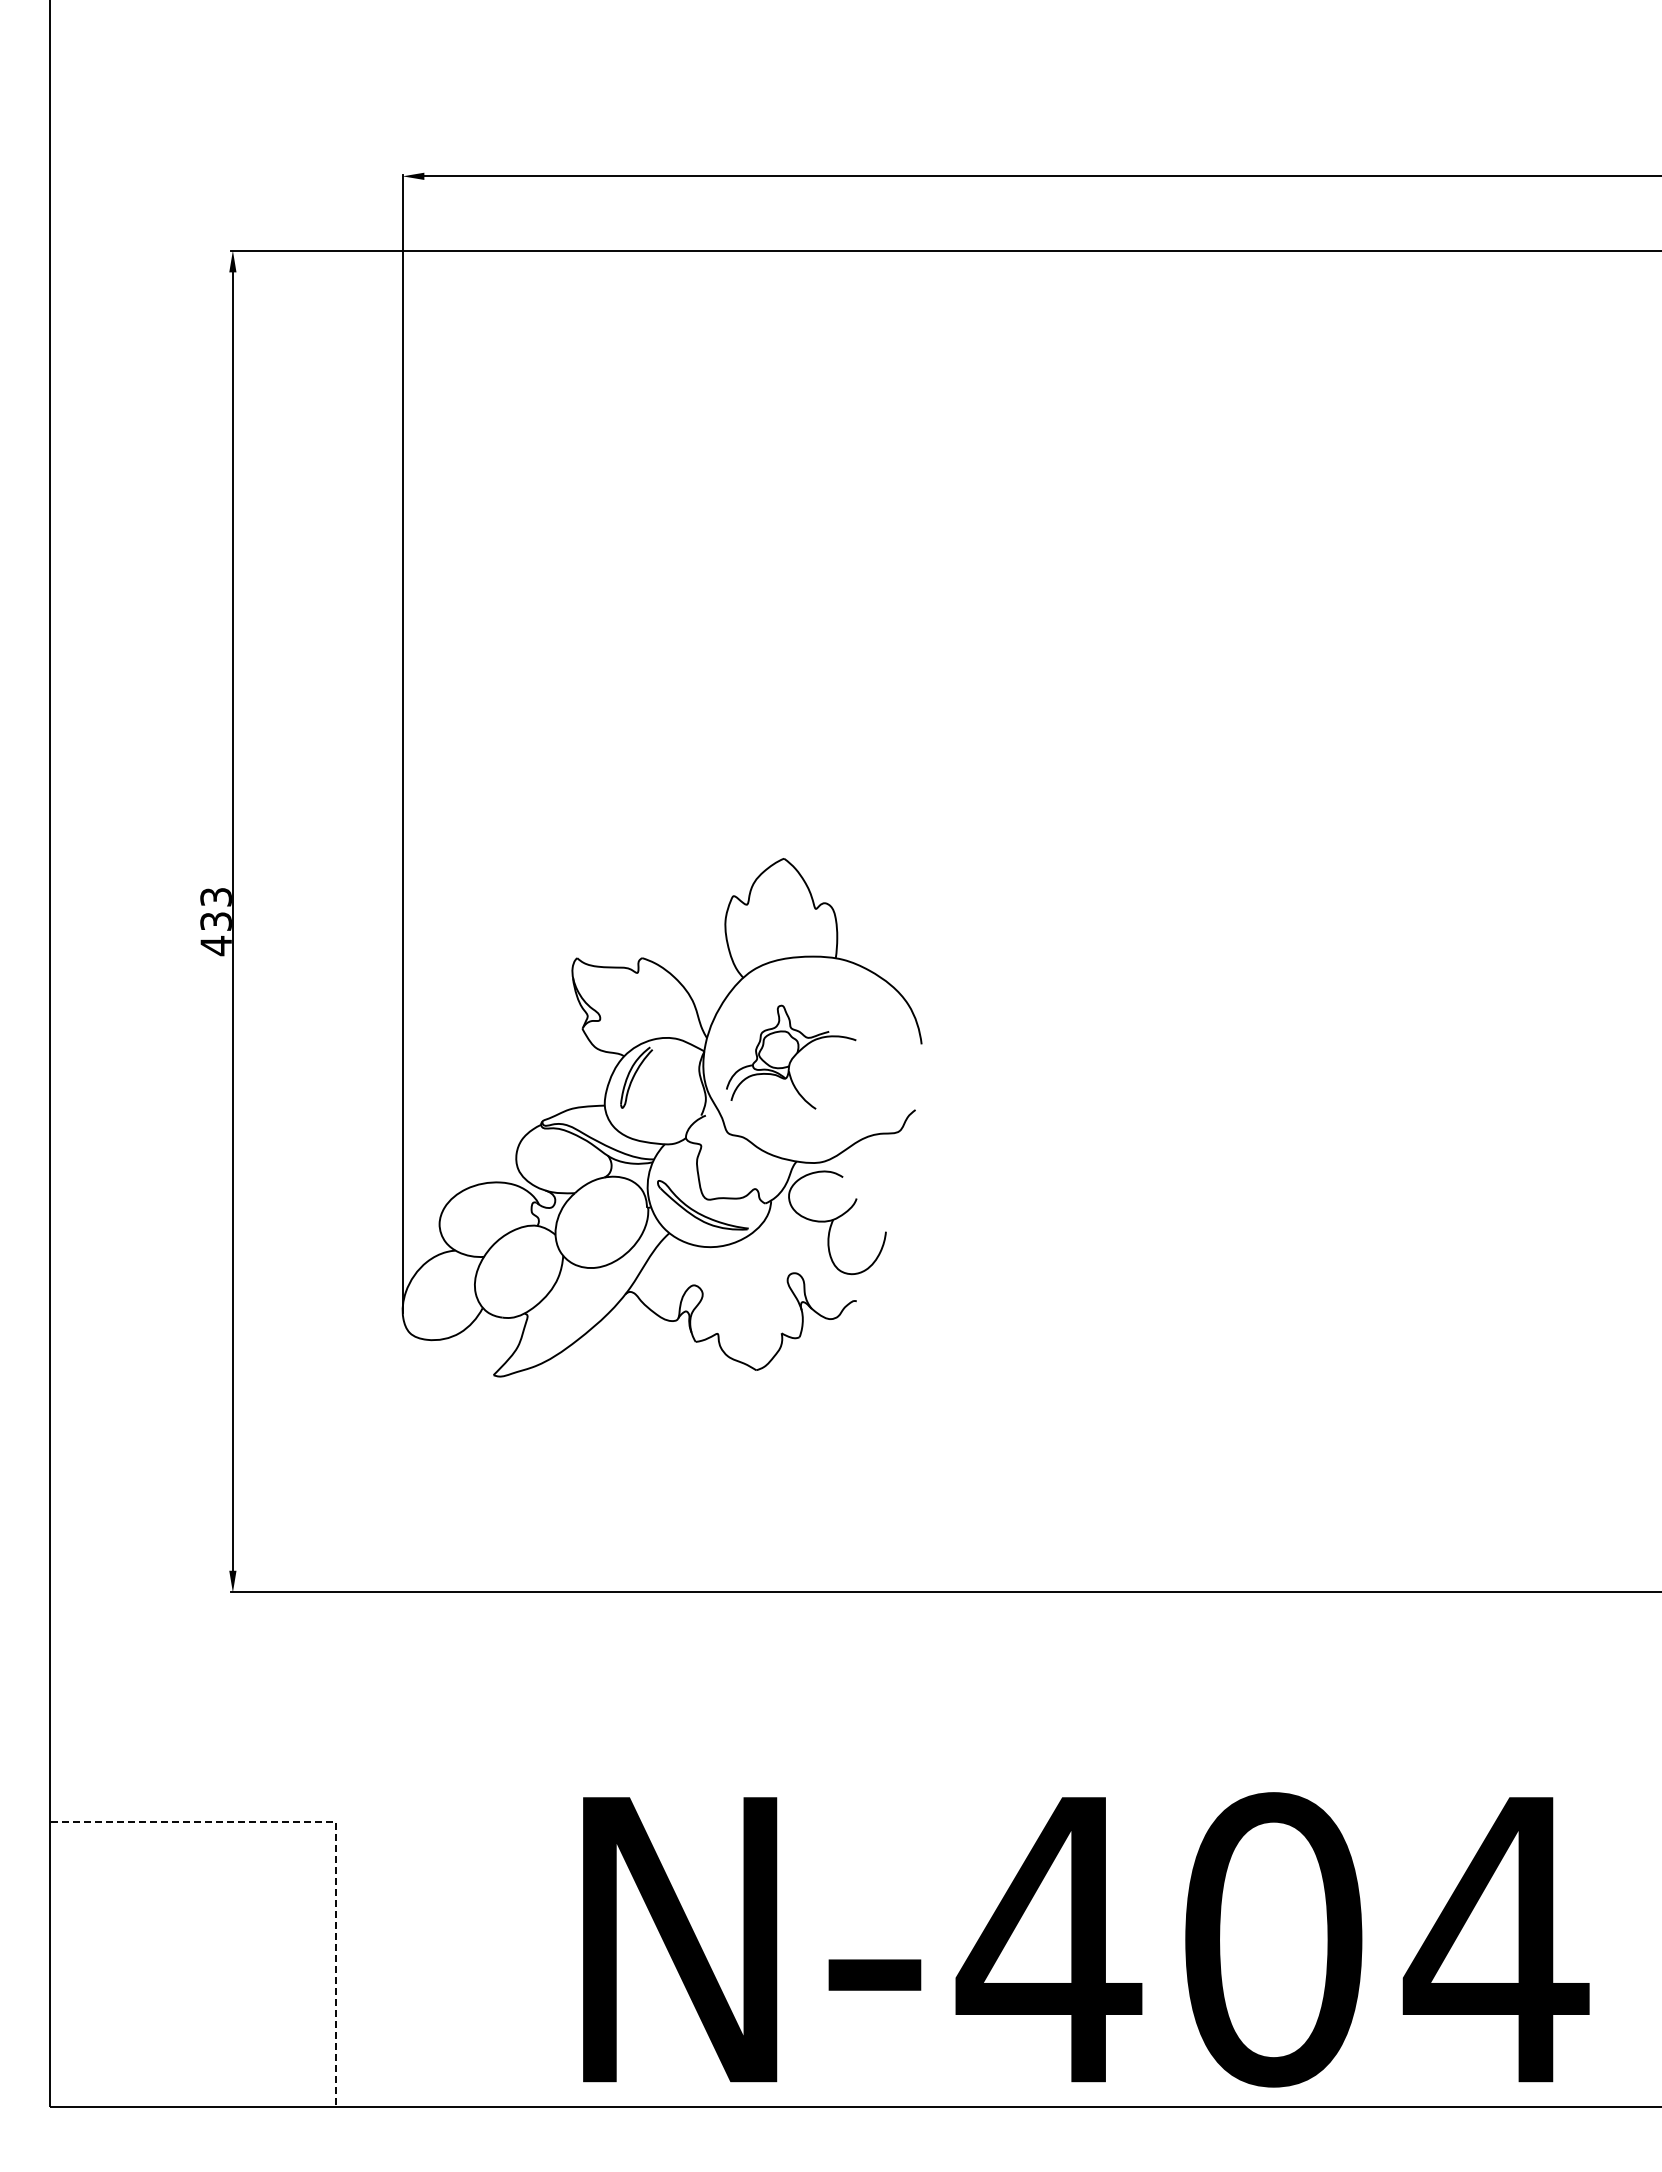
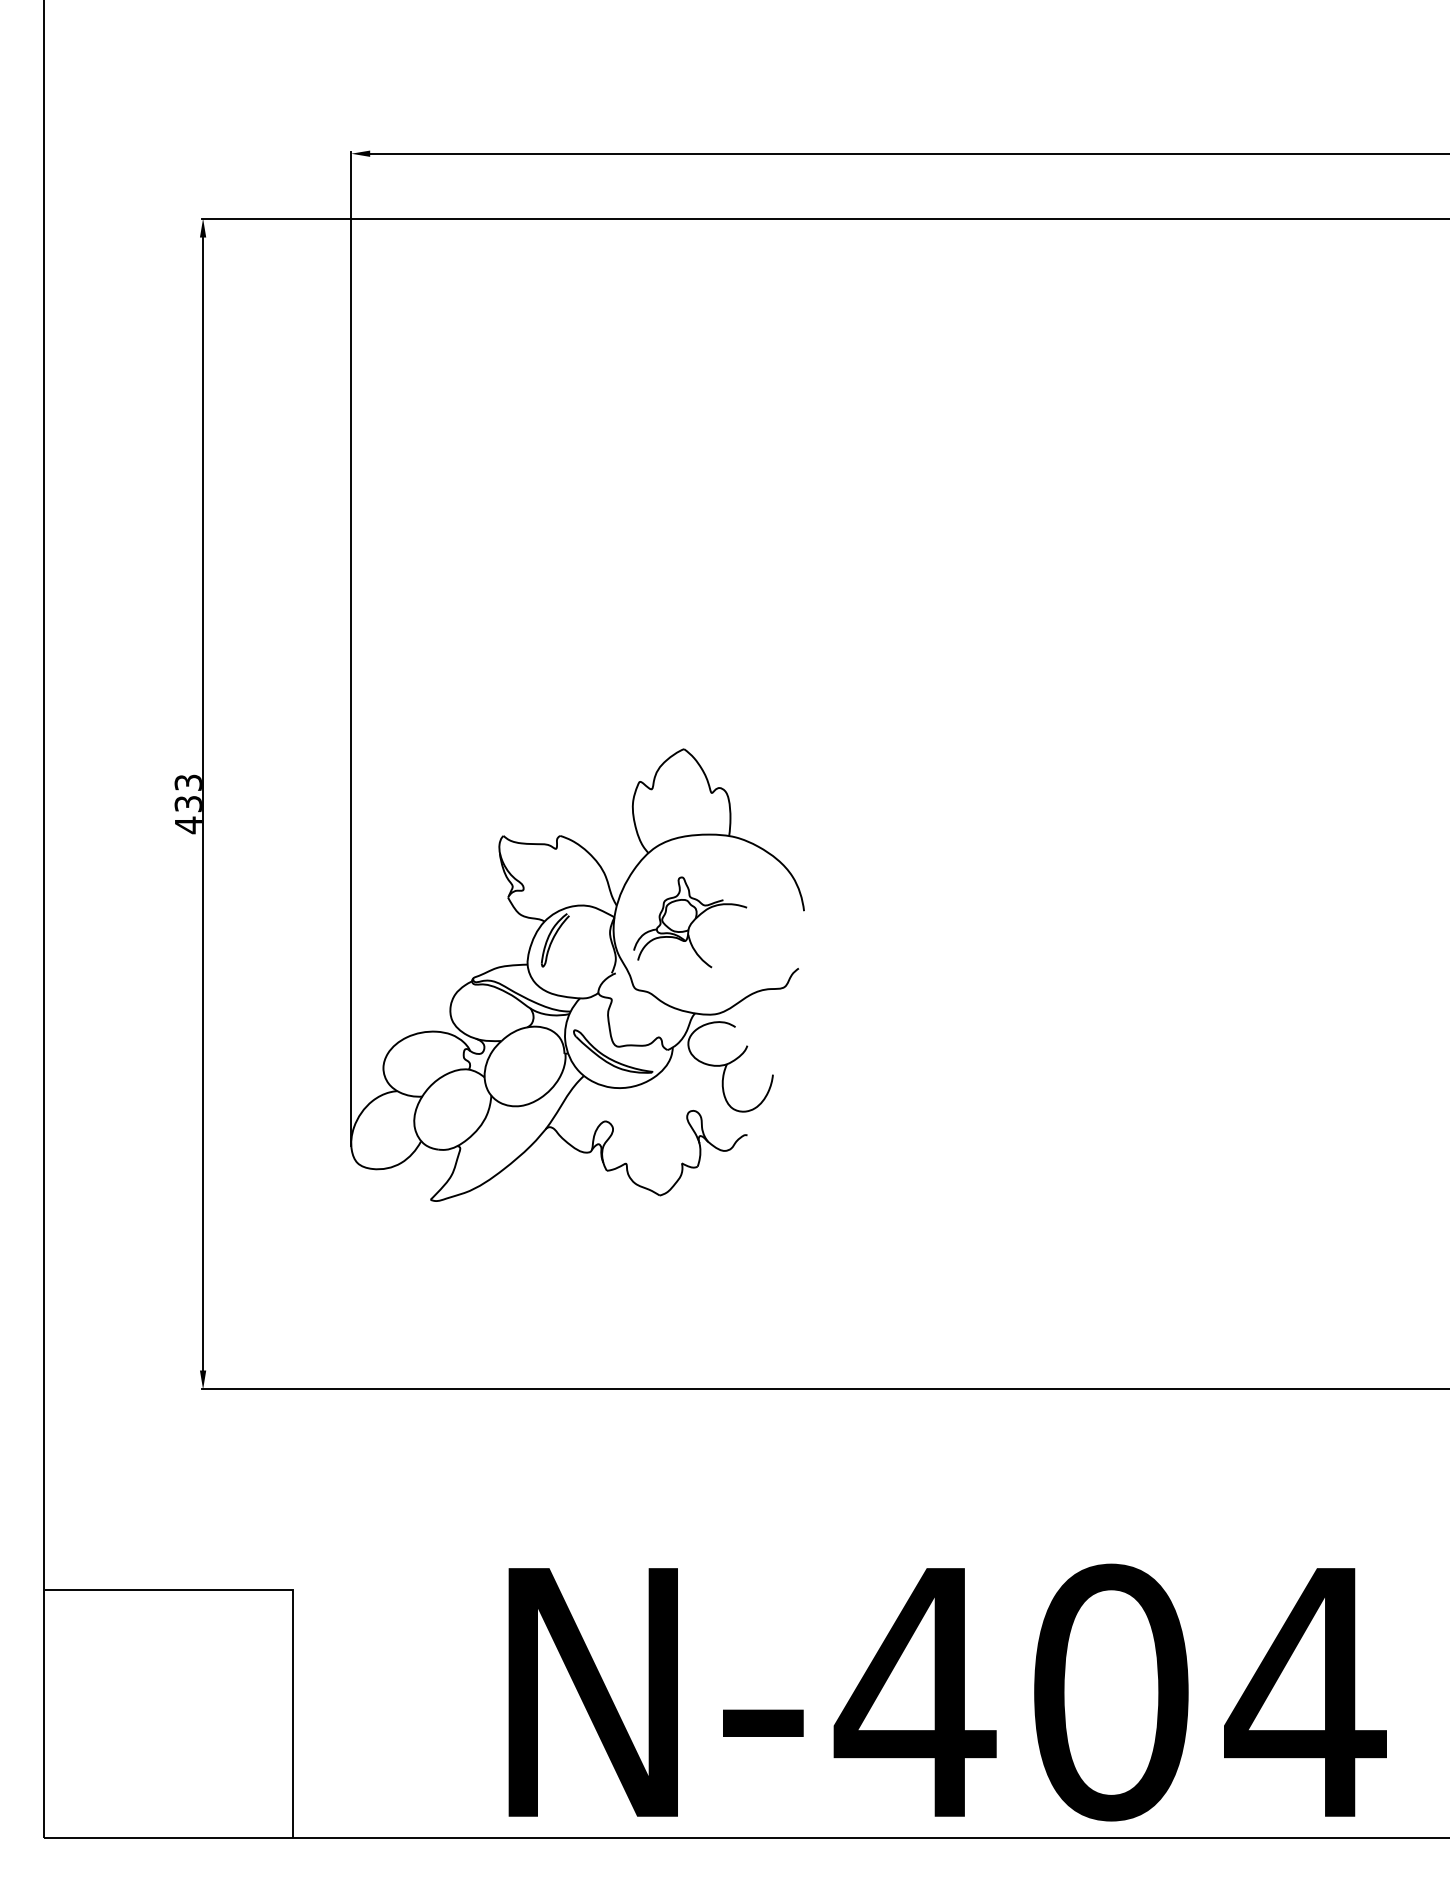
line: (336, 1821) -> (293, 1589), dashed -> solid

